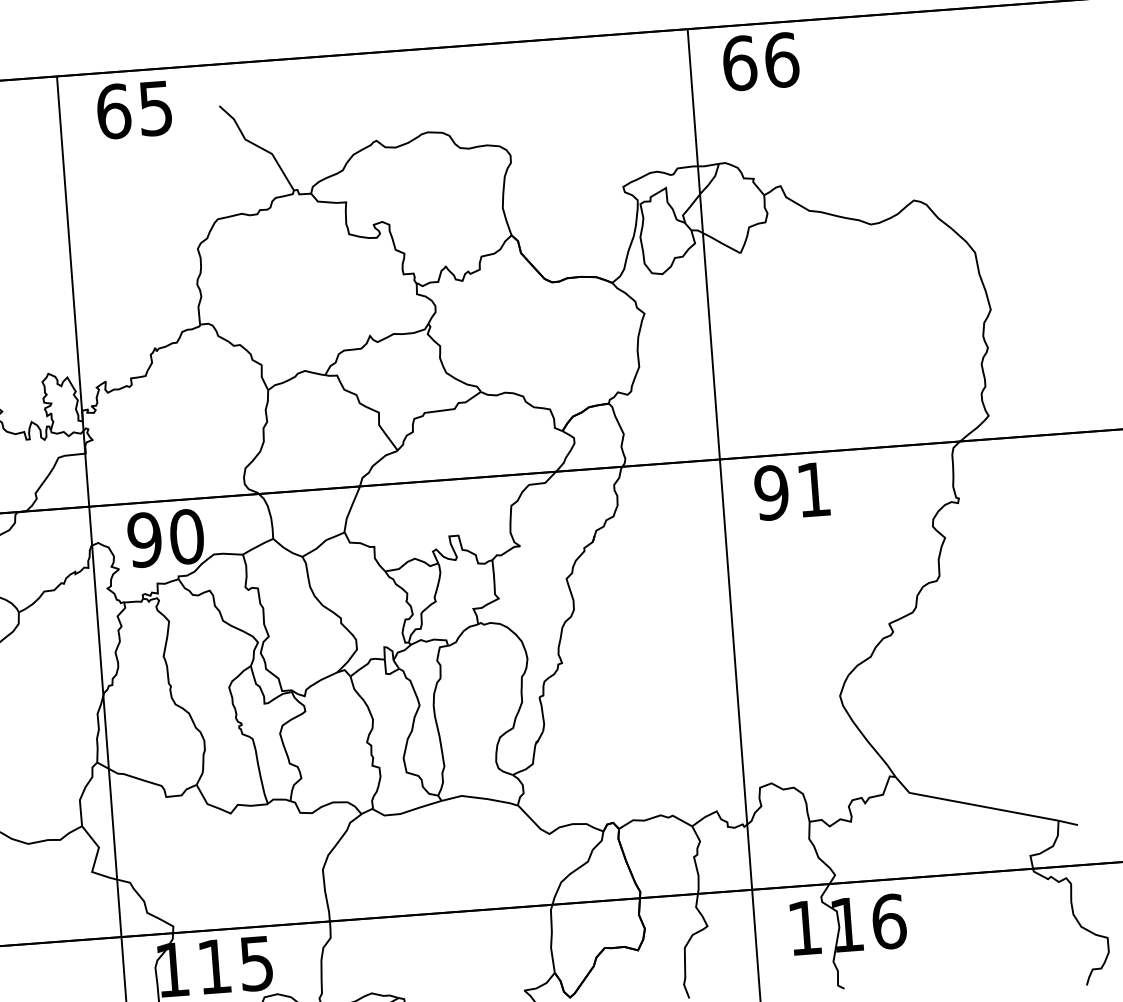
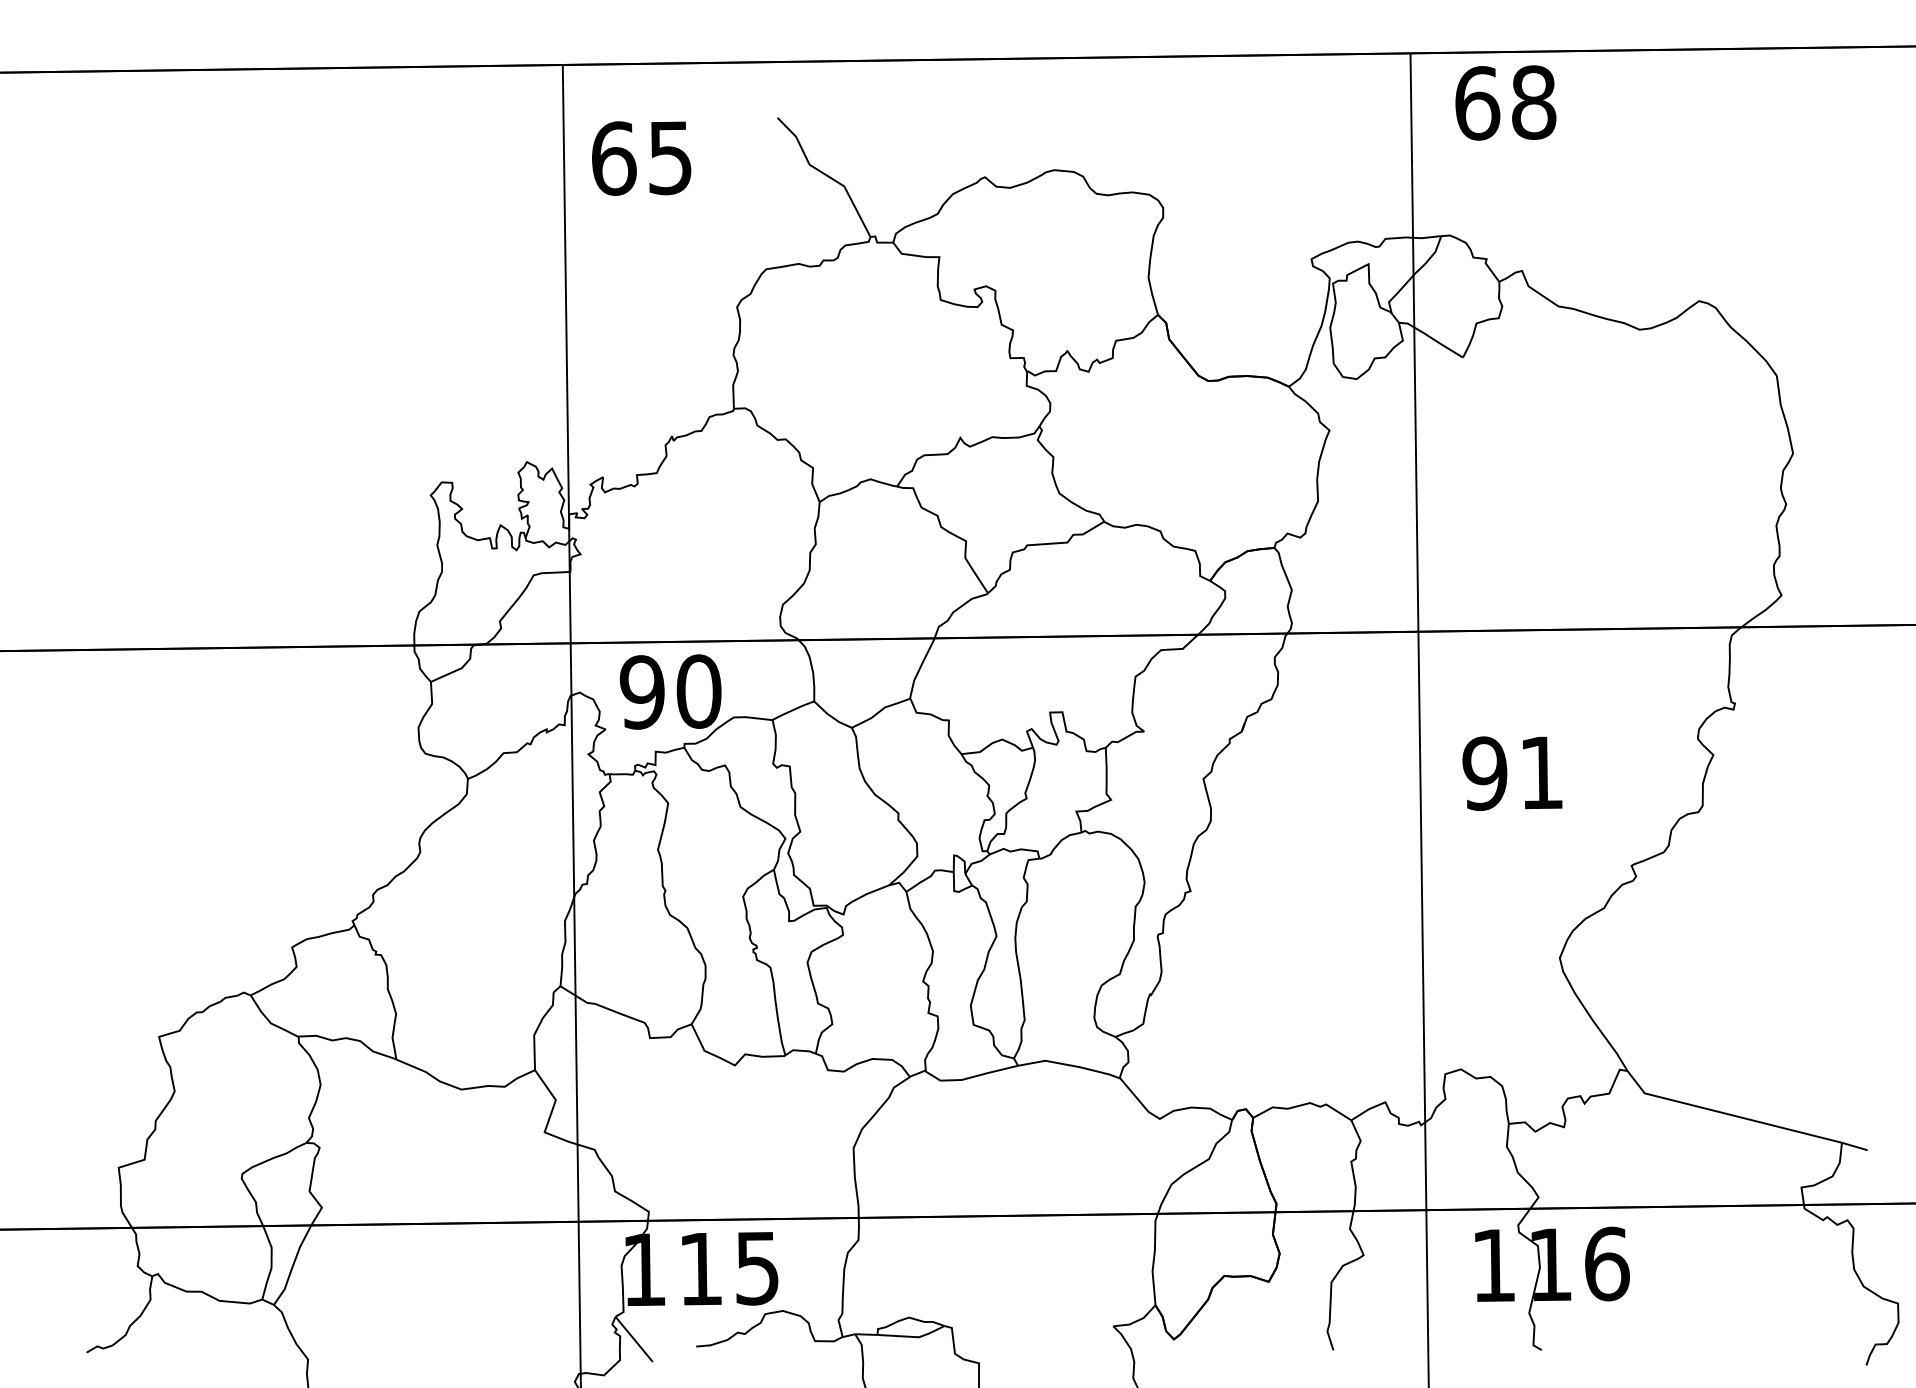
text: (782, 60) -> (1534, 102), 66 -> 68
text: (134, 110) -> (641, 158), moved
text: (792, 491) -> (1512, 773), moved

